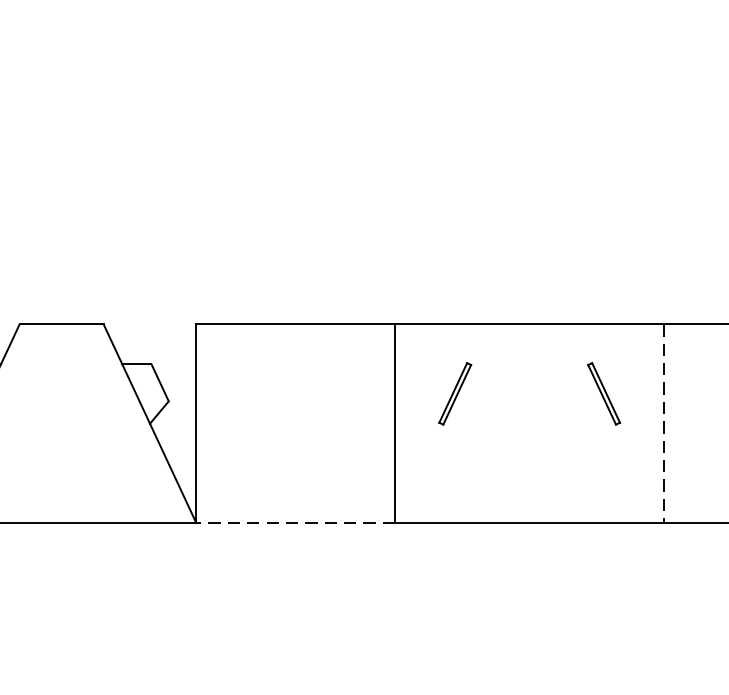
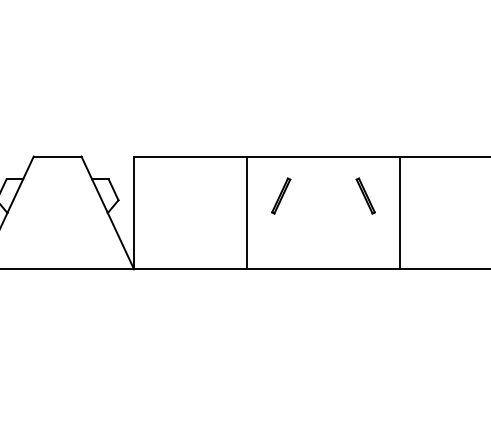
line: (663, 424) -> (399, 213), dashed -> solid
line: (295, 523) -> (190, 269), dashed -> solid

